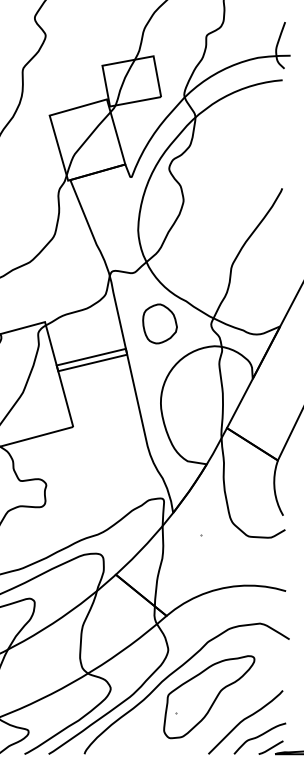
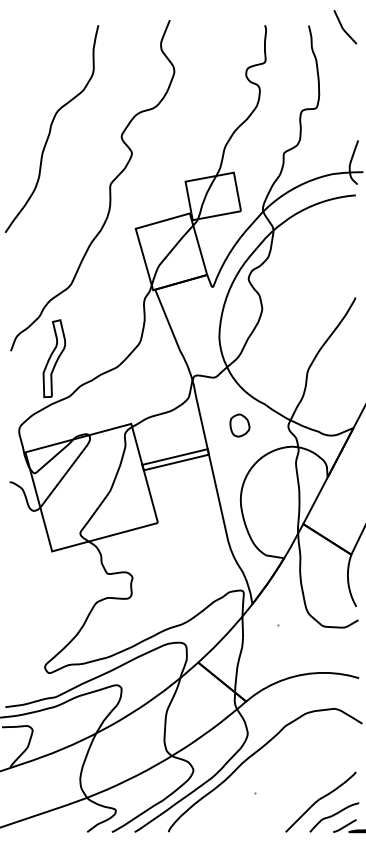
part: (159, 323) -> (239, 425), size x0.6
part: (209, 696) -> (286, 777), removed

